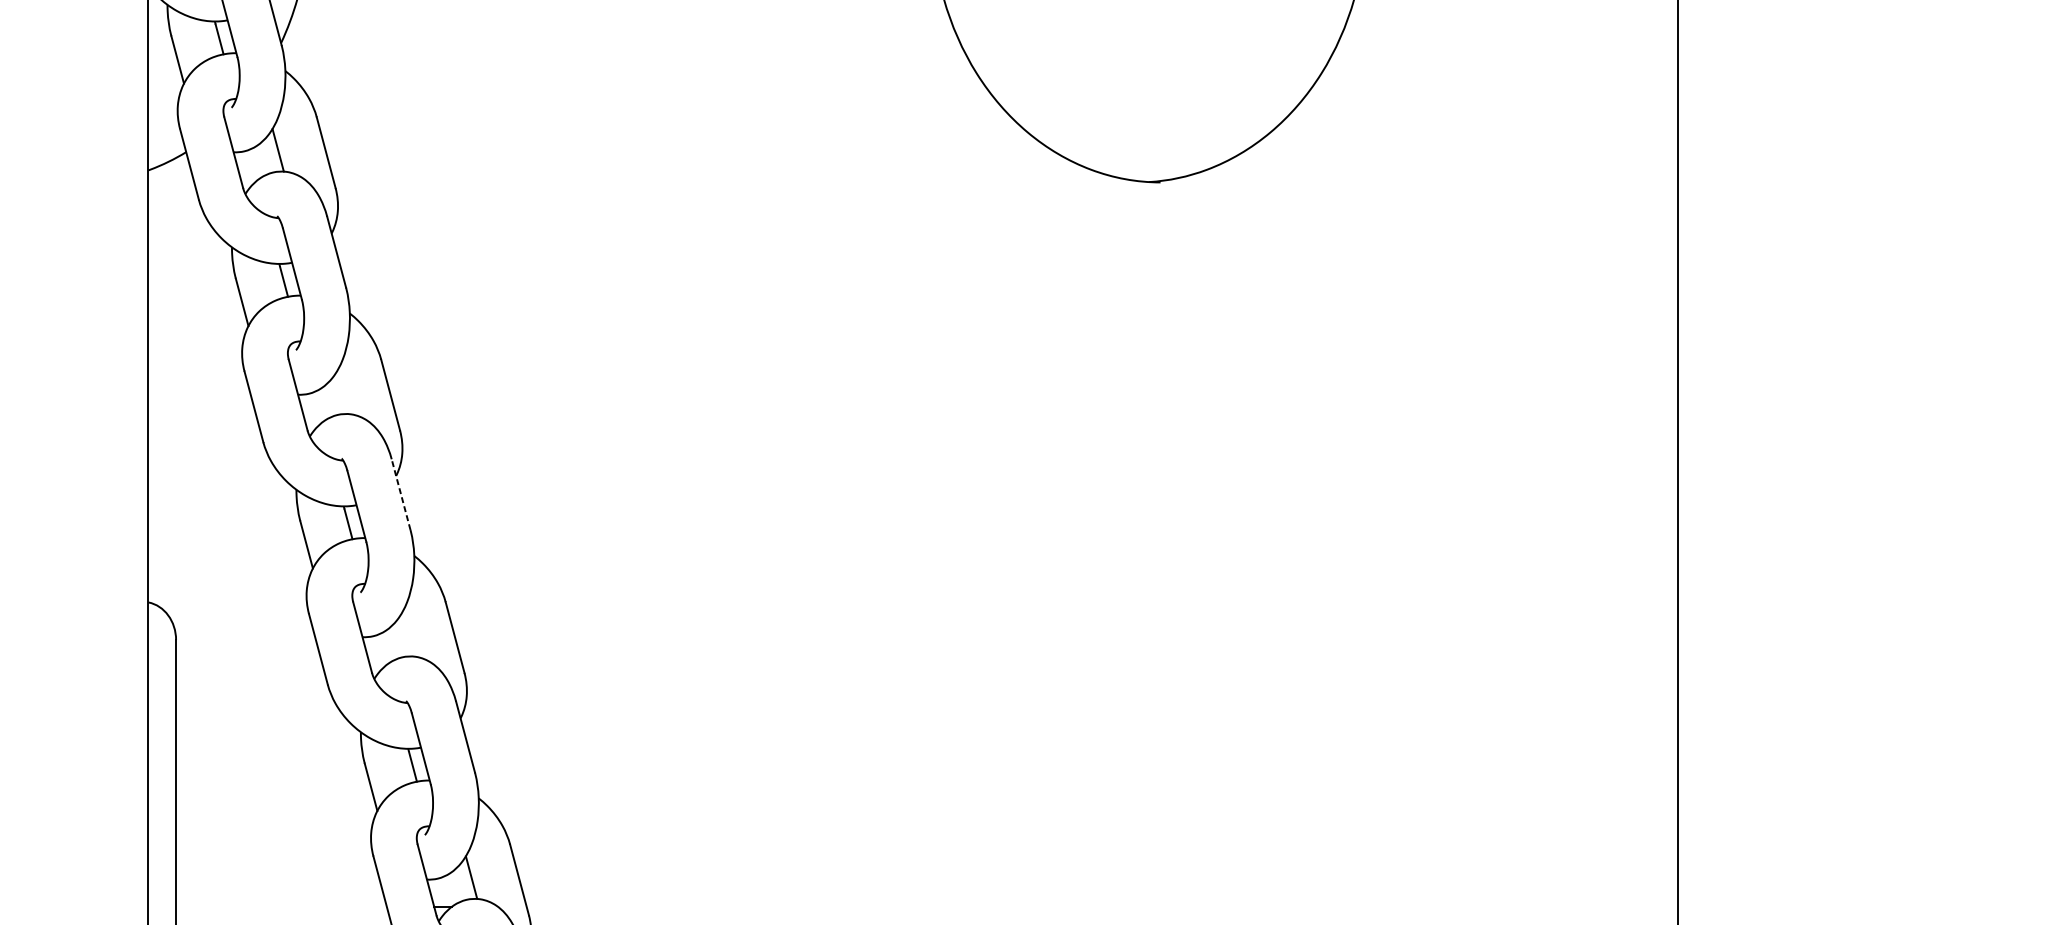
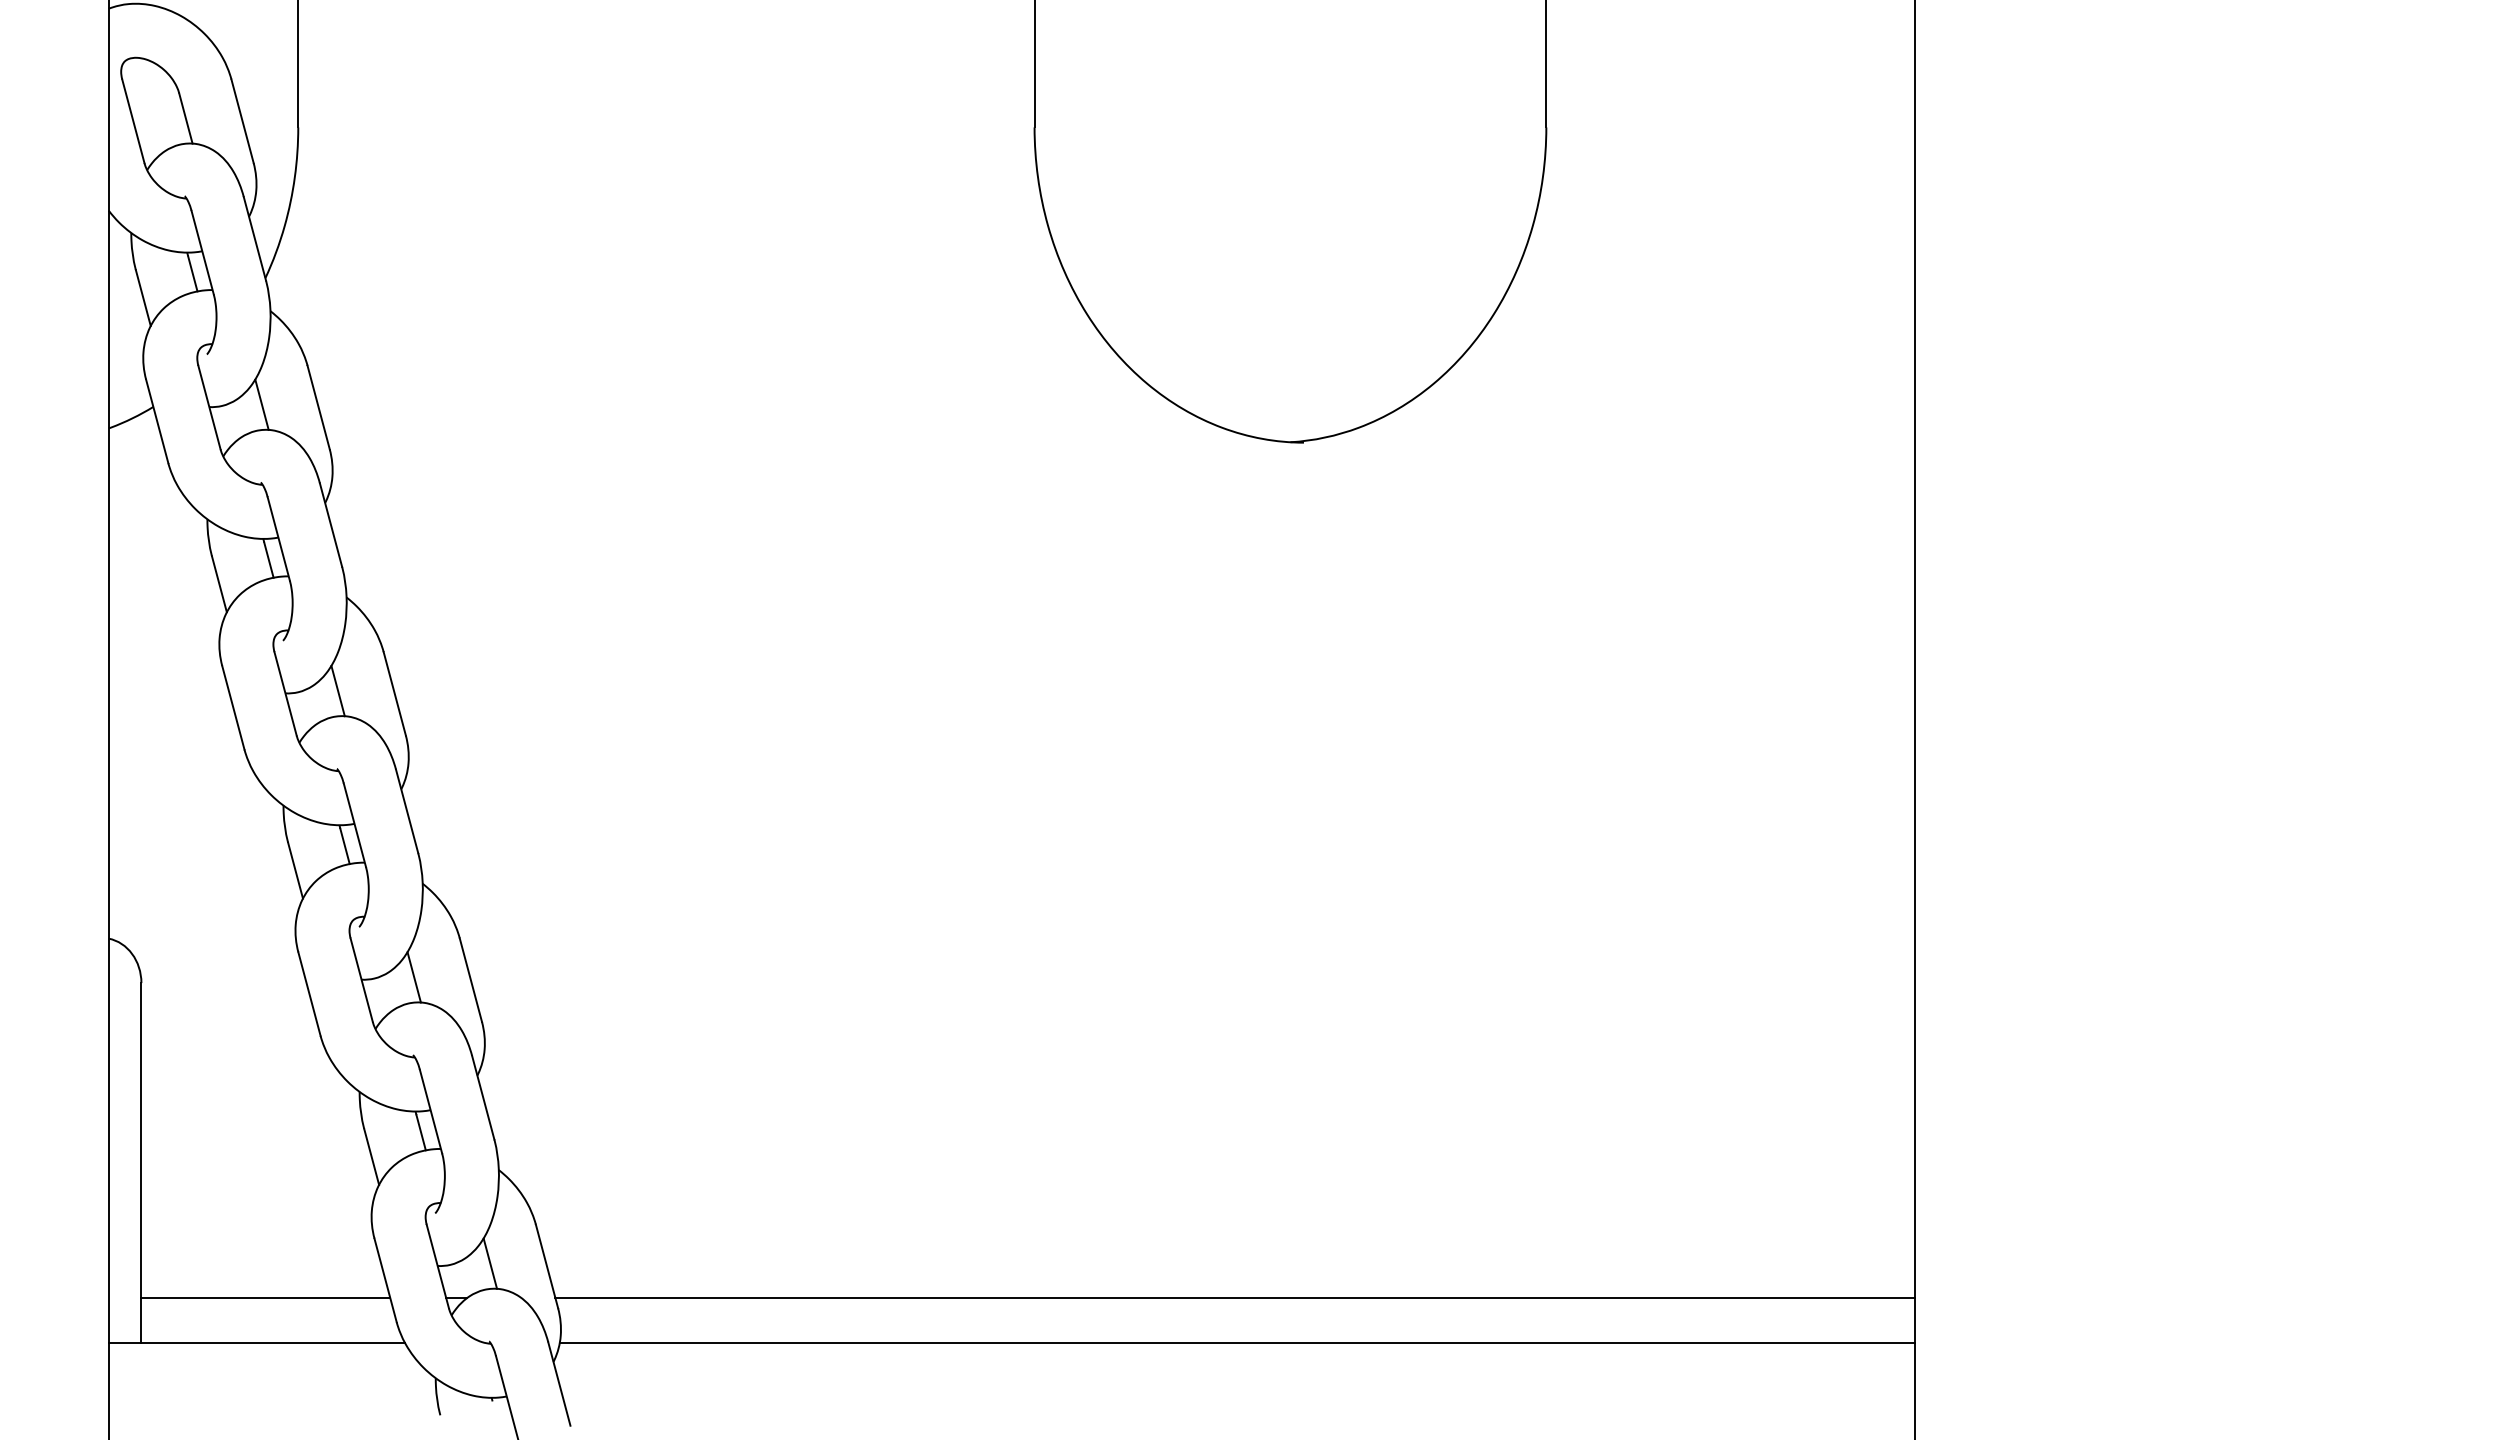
line: (342, 393) -> (337, 691), added
line: (401, 493) -> (407, 810), dashed -> solid
line: (406, 635) -> (413, 977), added
line: (281, 907) -> (265, 1298), added
line: (1102, 907) -> (1235, 1298), added

